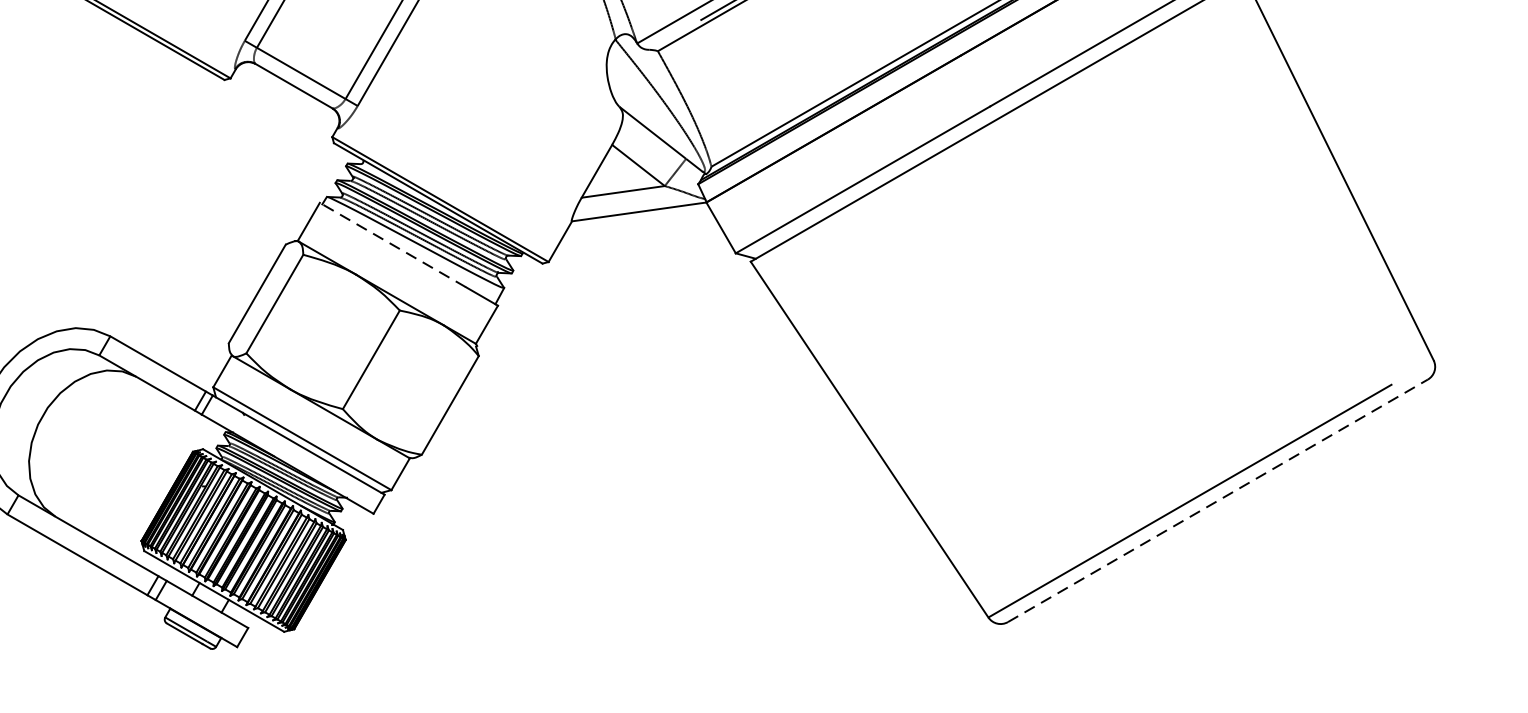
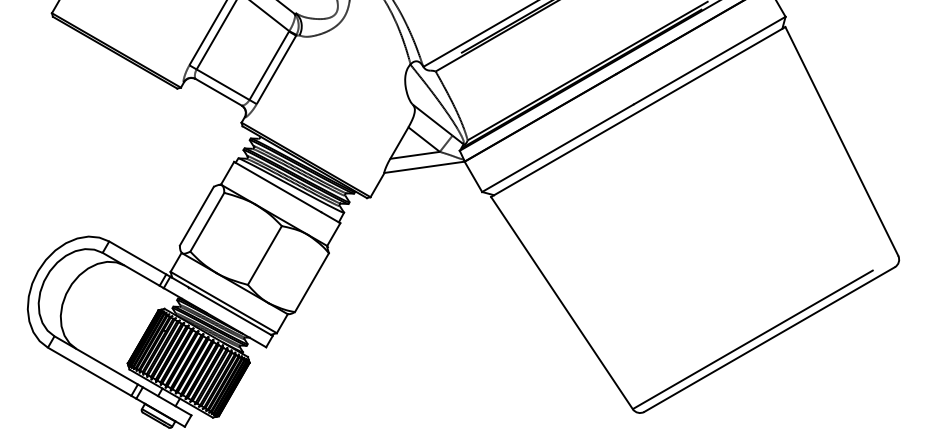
line: (392, 244) -> (277, 186), dashed -> solid
line: (1217, 500) -> (769, 339), dashed -> solid

